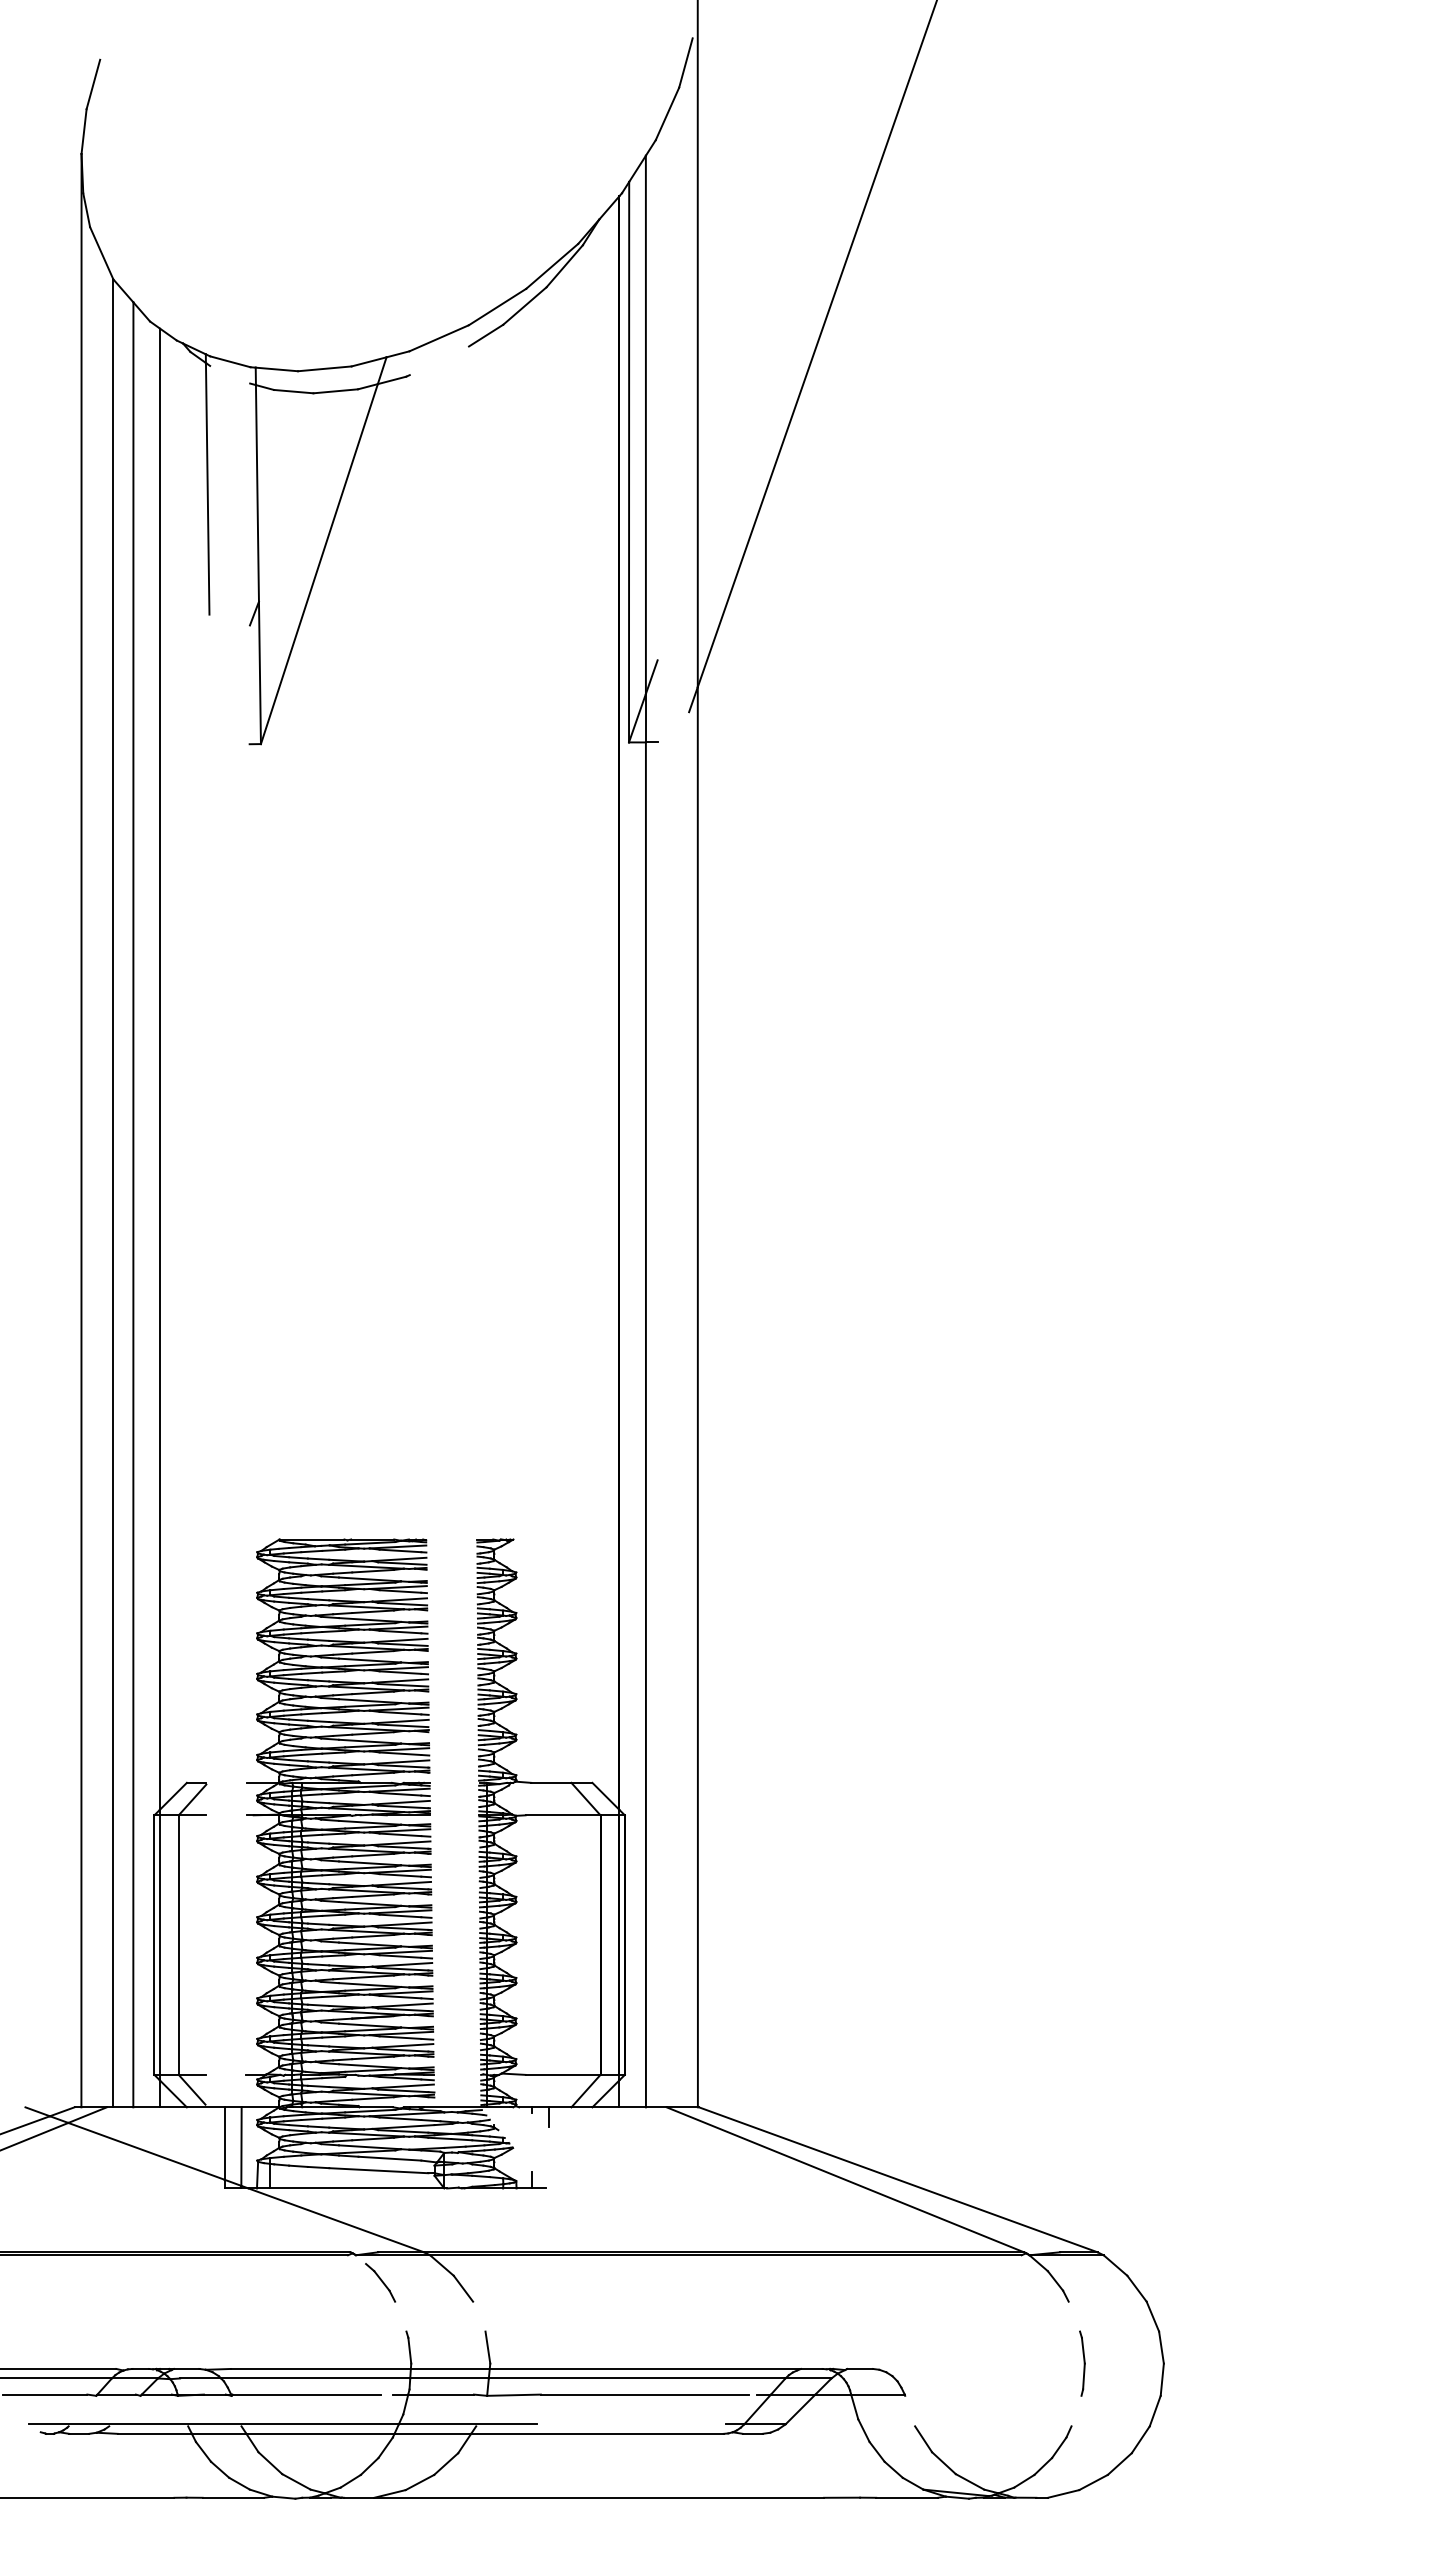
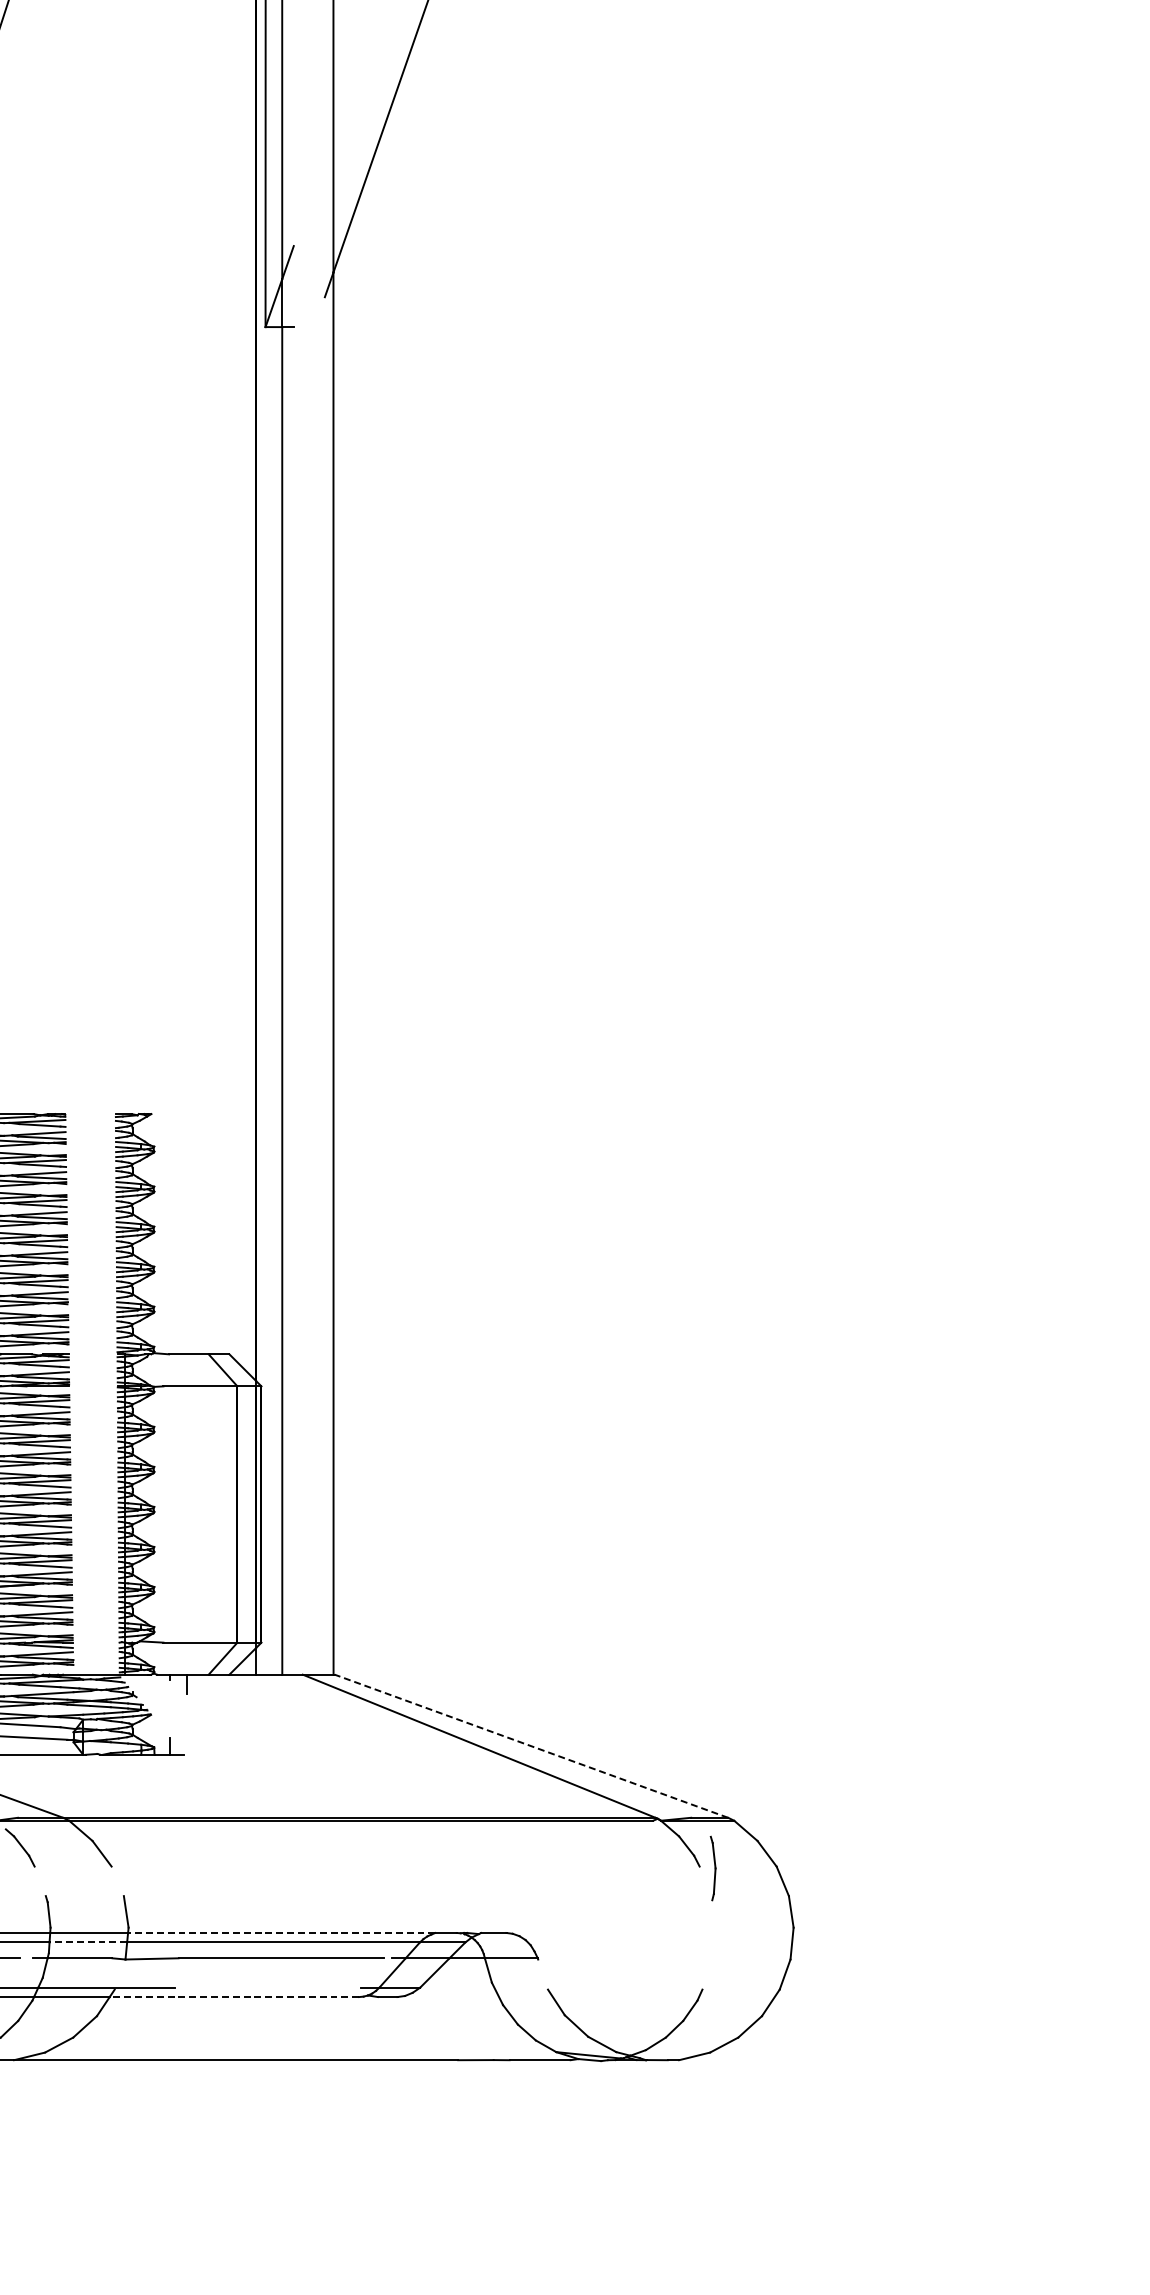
line: (897, 2179) -> (530, 1745), solid -> dashed
part: (1082, 2363) -> (713, 1868), moved
line: (645, 2368) -> (281, 1932), solid -> dashed
line: (449, 2378) -> (88, 1942), solid -> dashed
line: (596, 2433) -> (233, 1996), solid -> dashed

